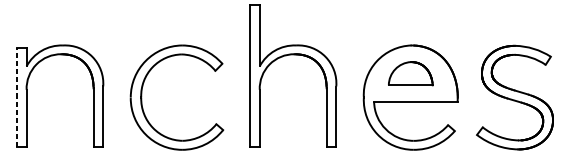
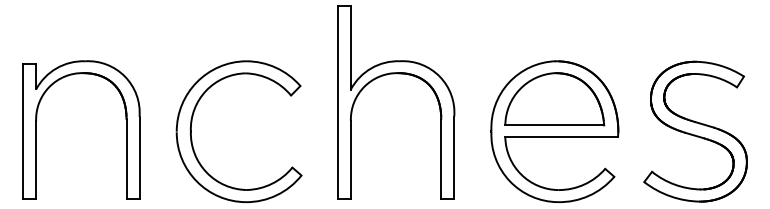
part: (410, 73) -> (554, 99), size x1.67
line: (17, 97) -> (23, 131), dashed -> solid

